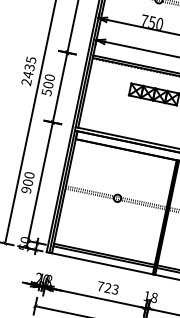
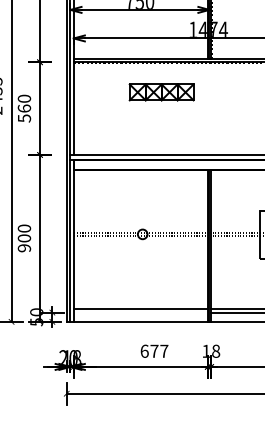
text: (47, 84) -> (23, 108), 500 -> 560
line: (103, 256) -> (140, 312), removed
text: (108, 287) -> (154, 350), 723 -> 677

